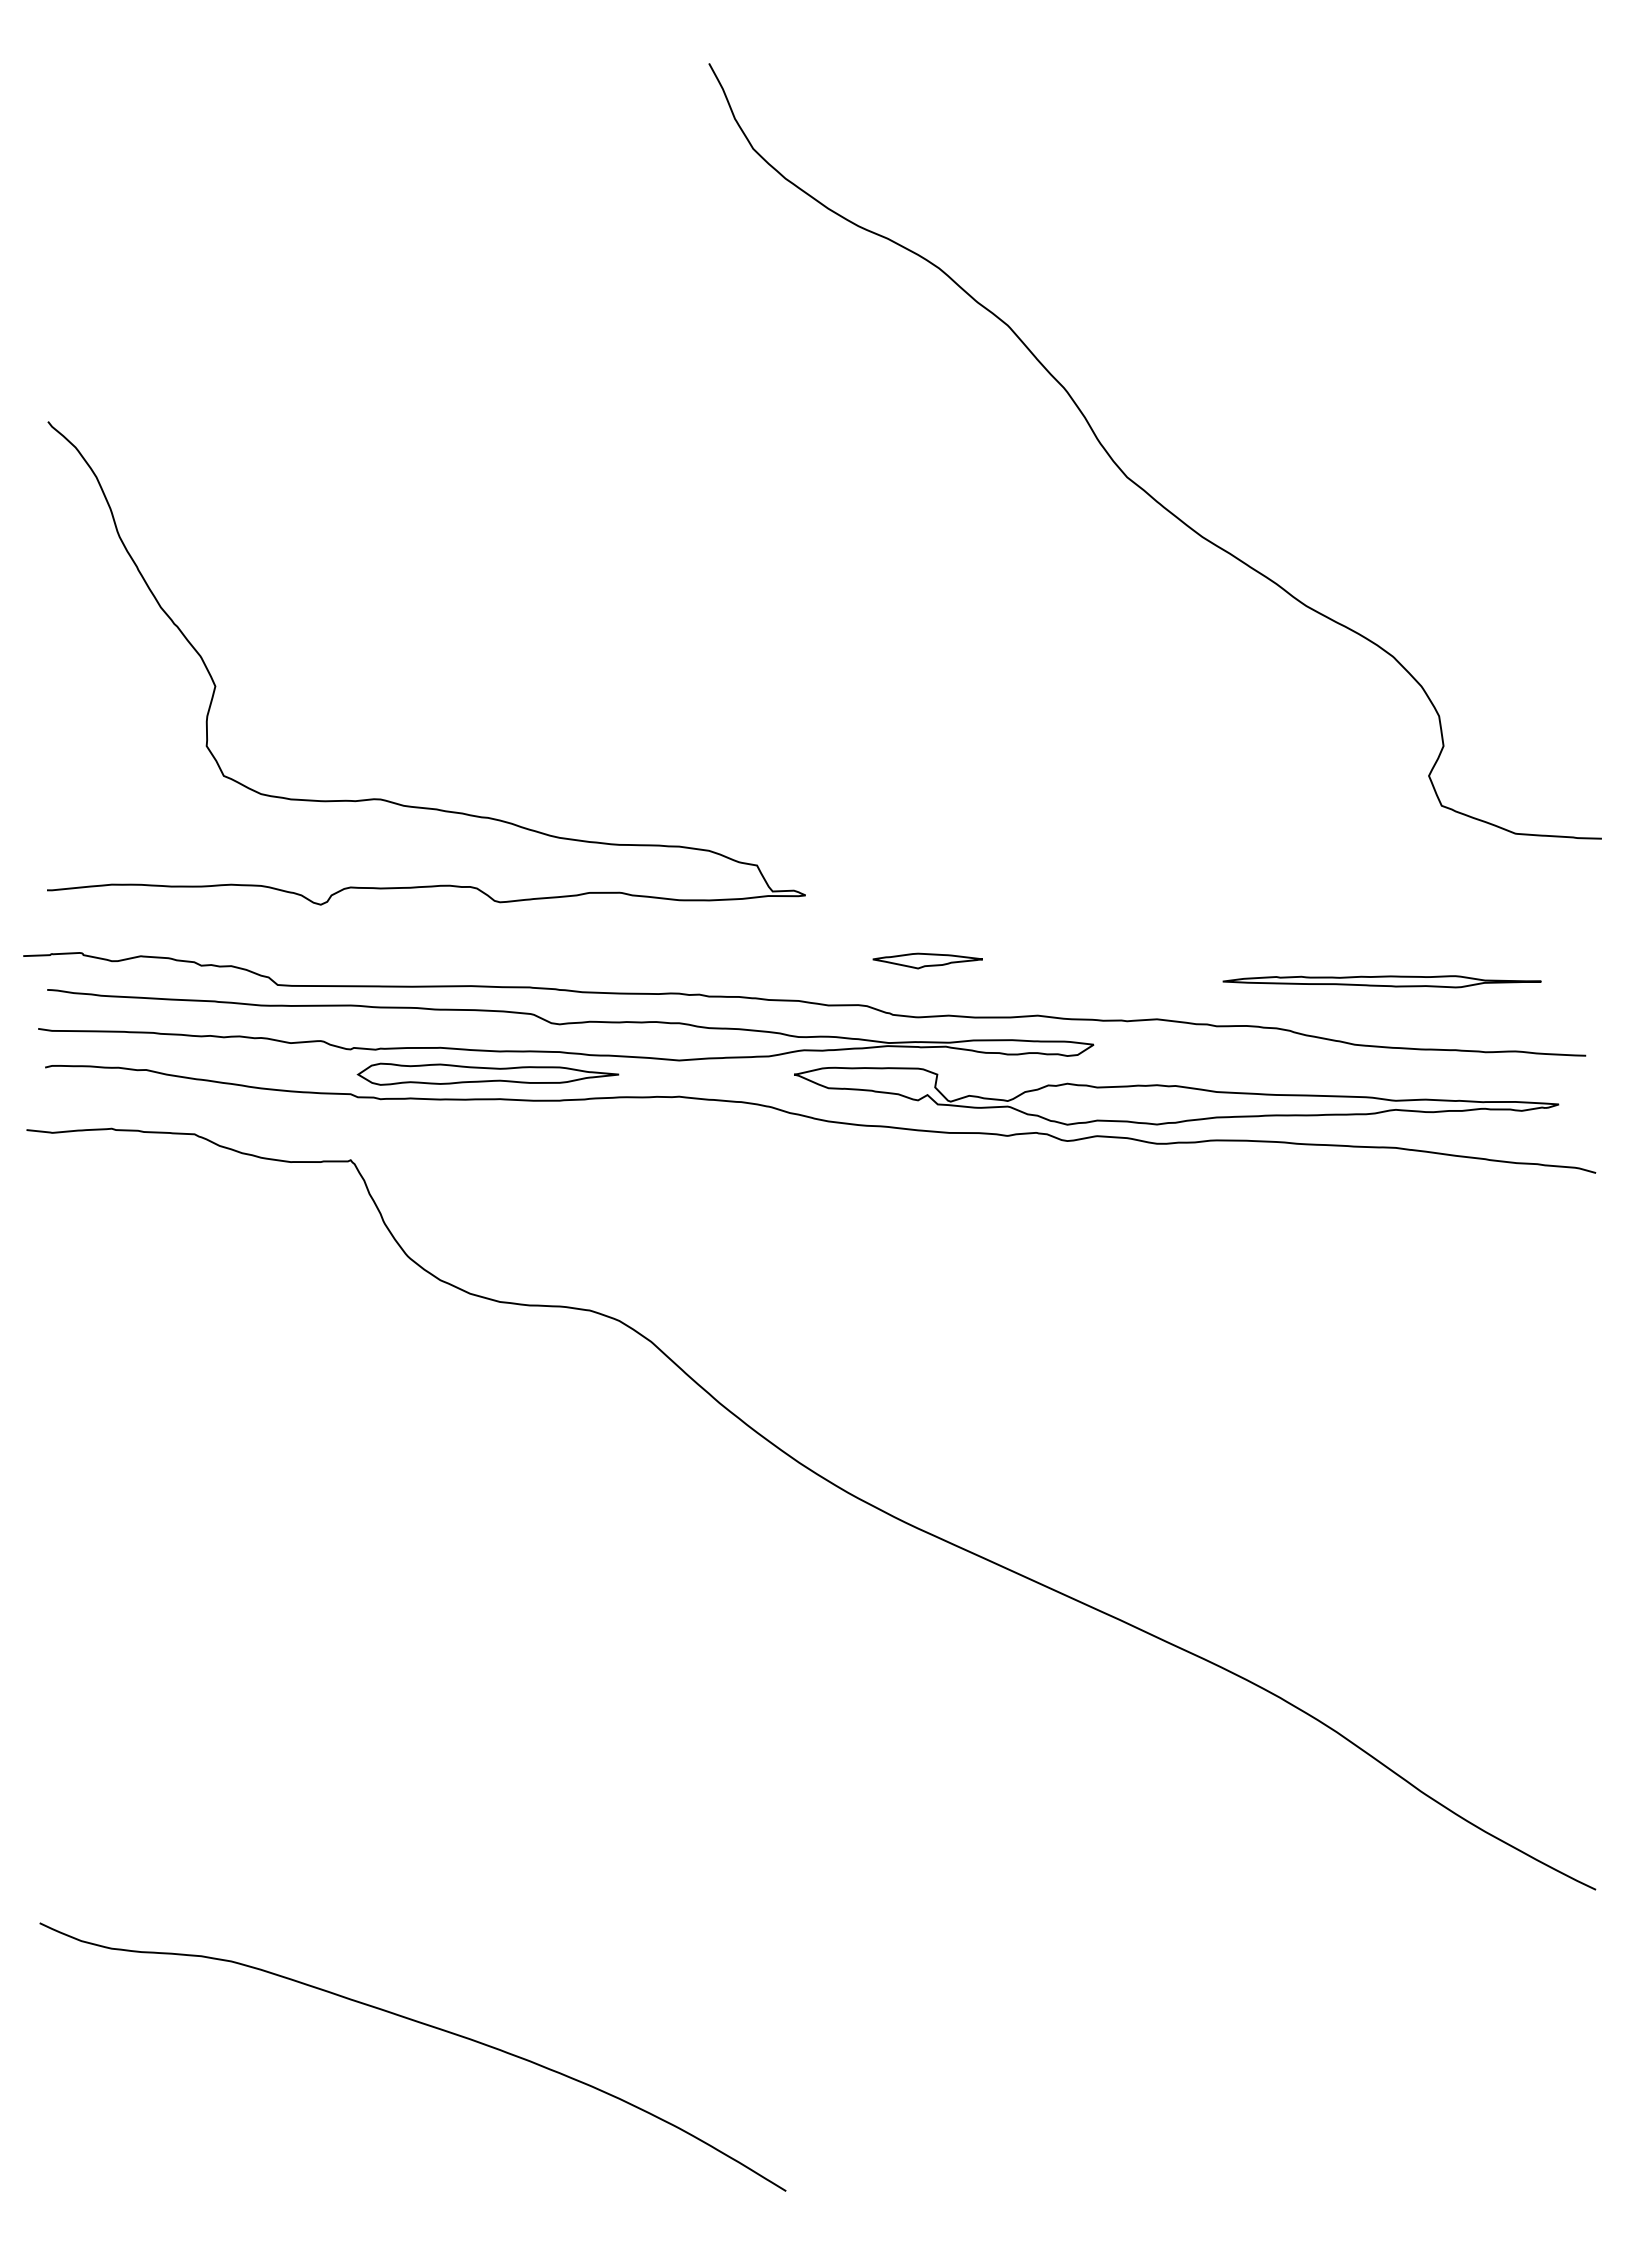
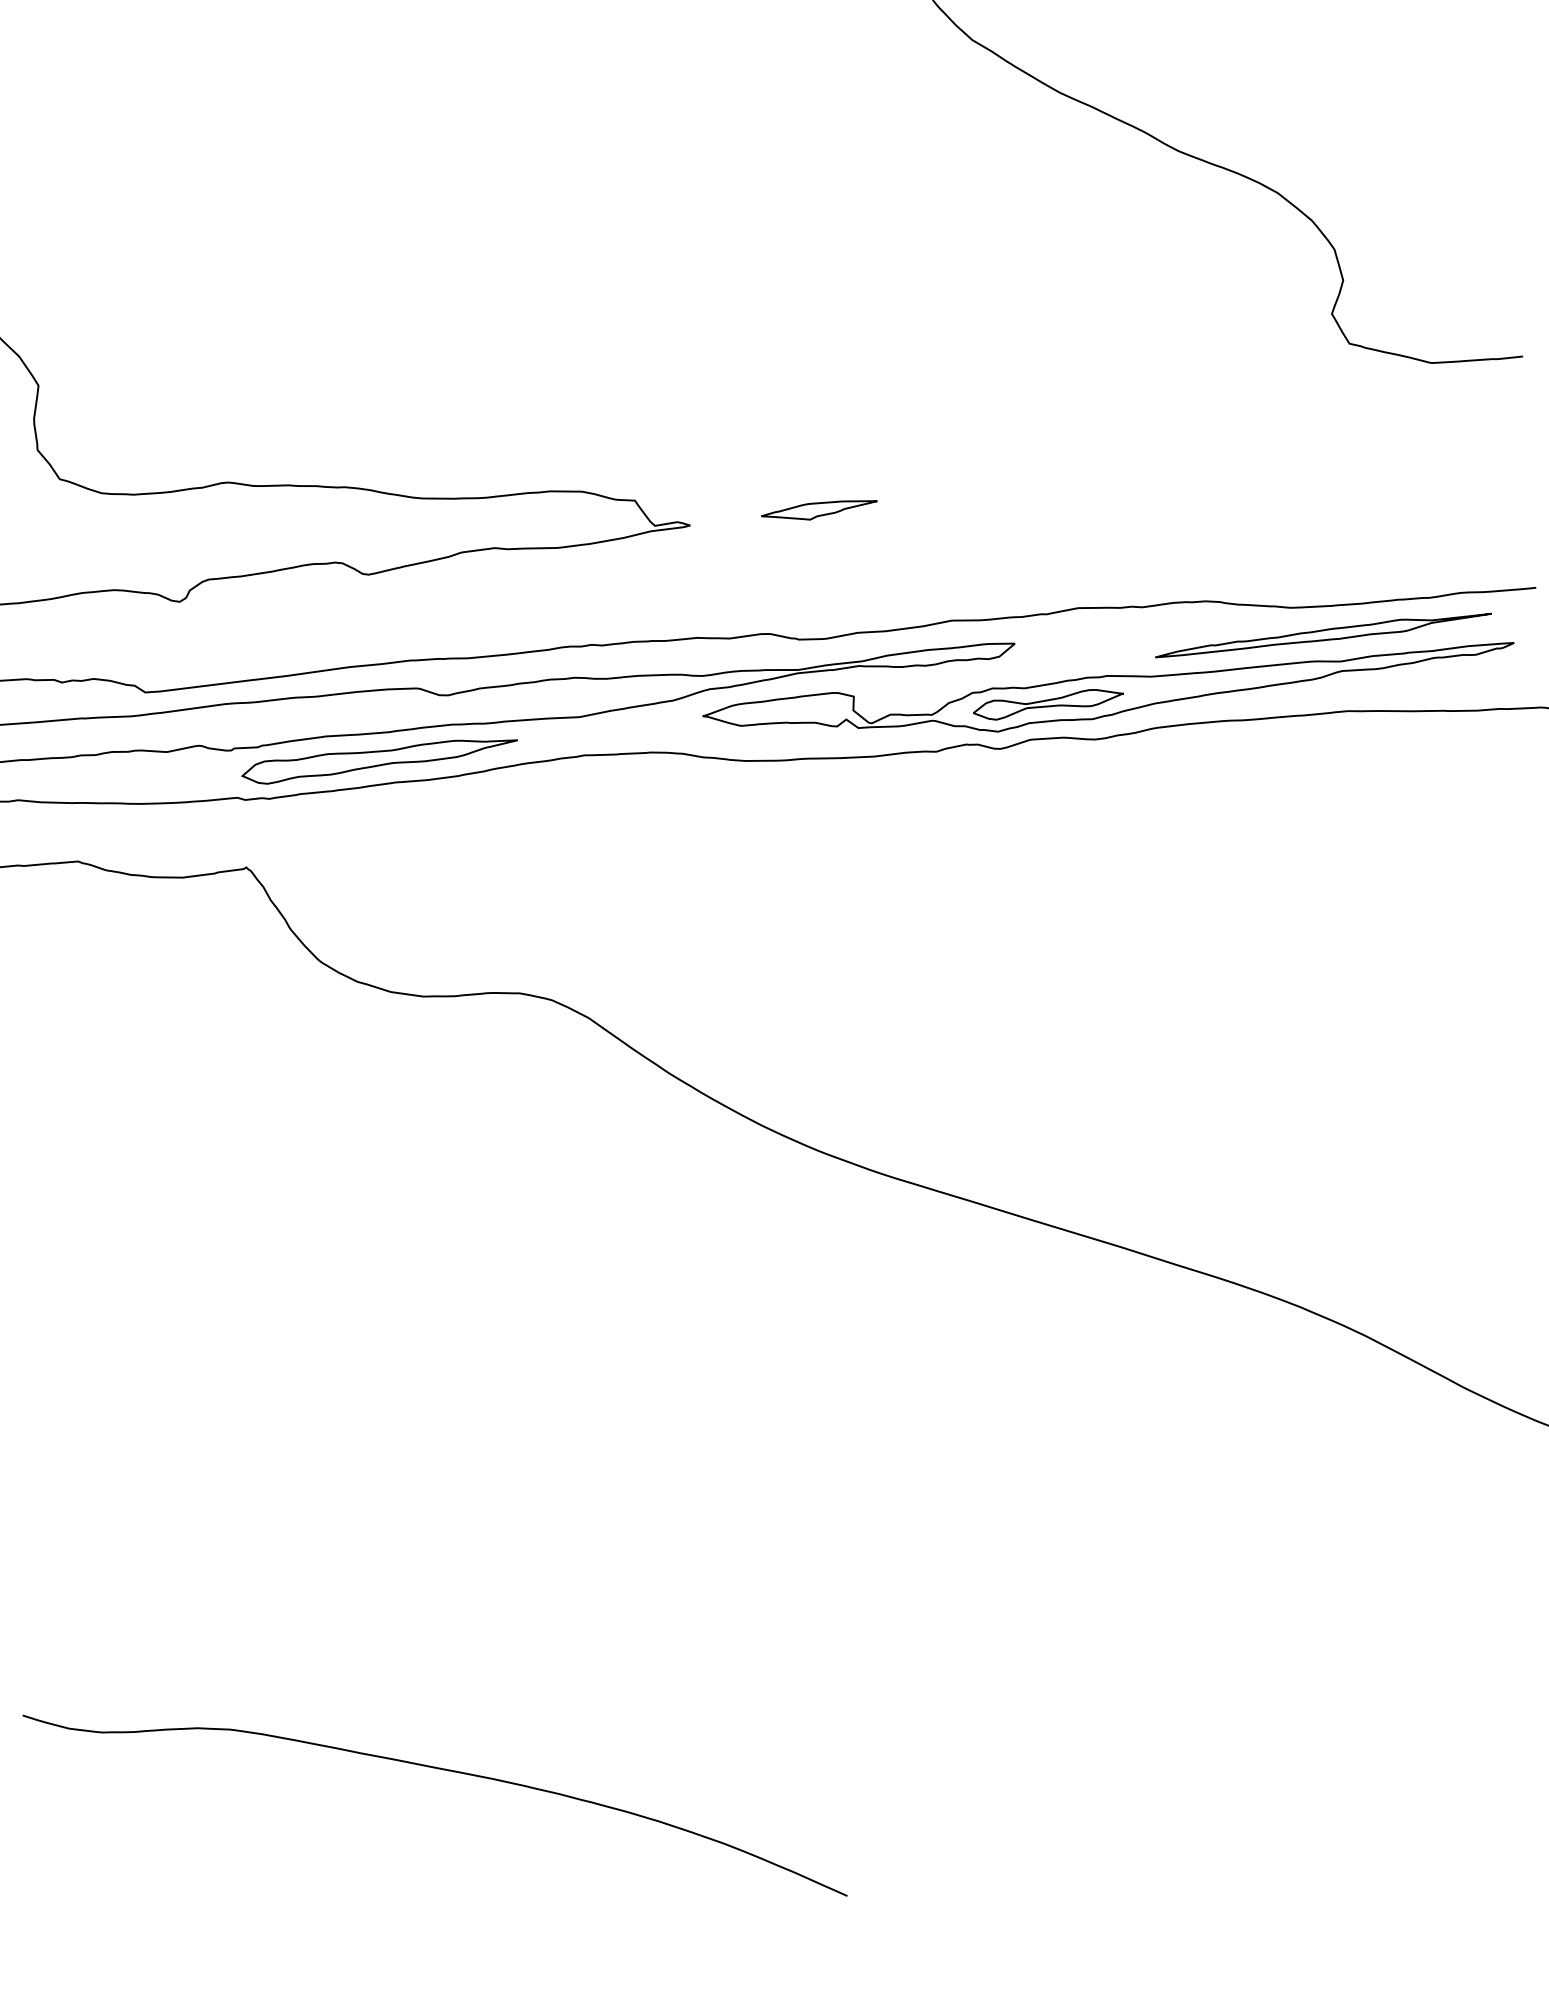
part: (927, 960) -> (819, 509), moved
part: (1381, 981) -> (1322, 635), moved
part: (1117, 1104) -> (1048, 703), added

